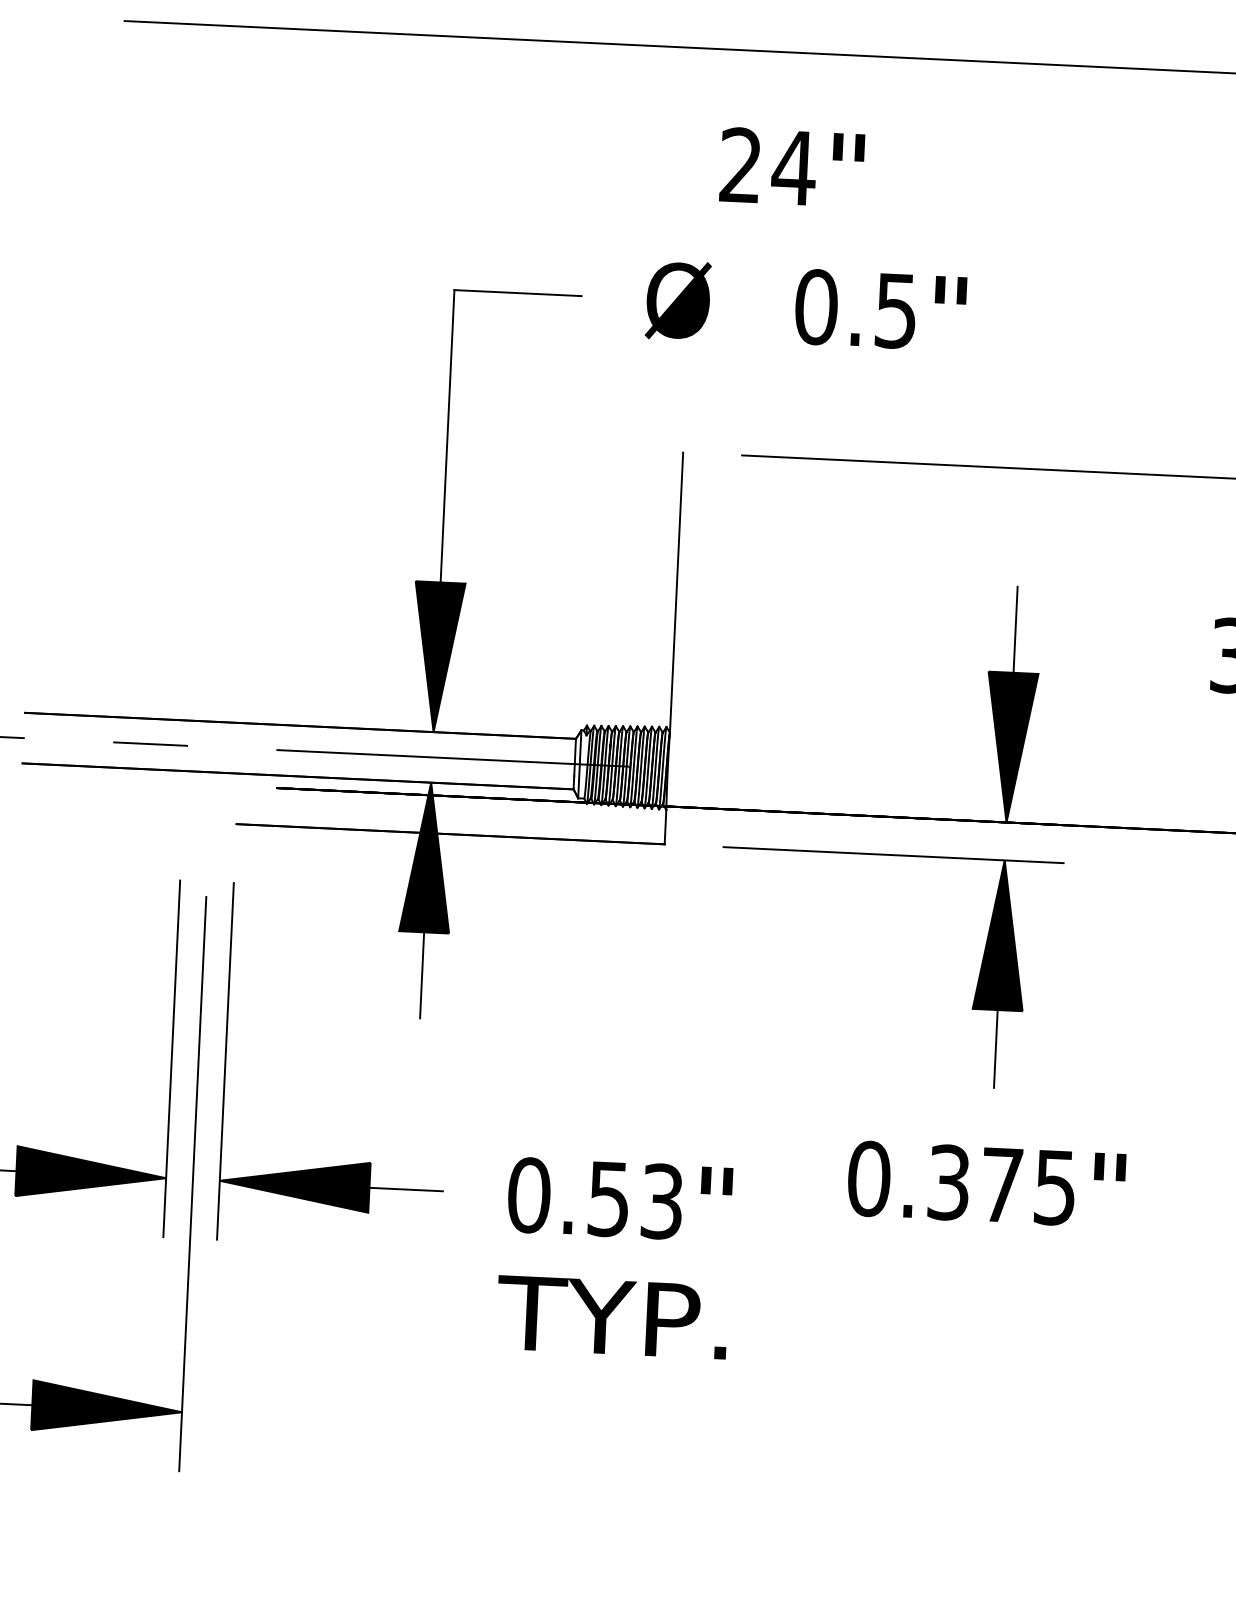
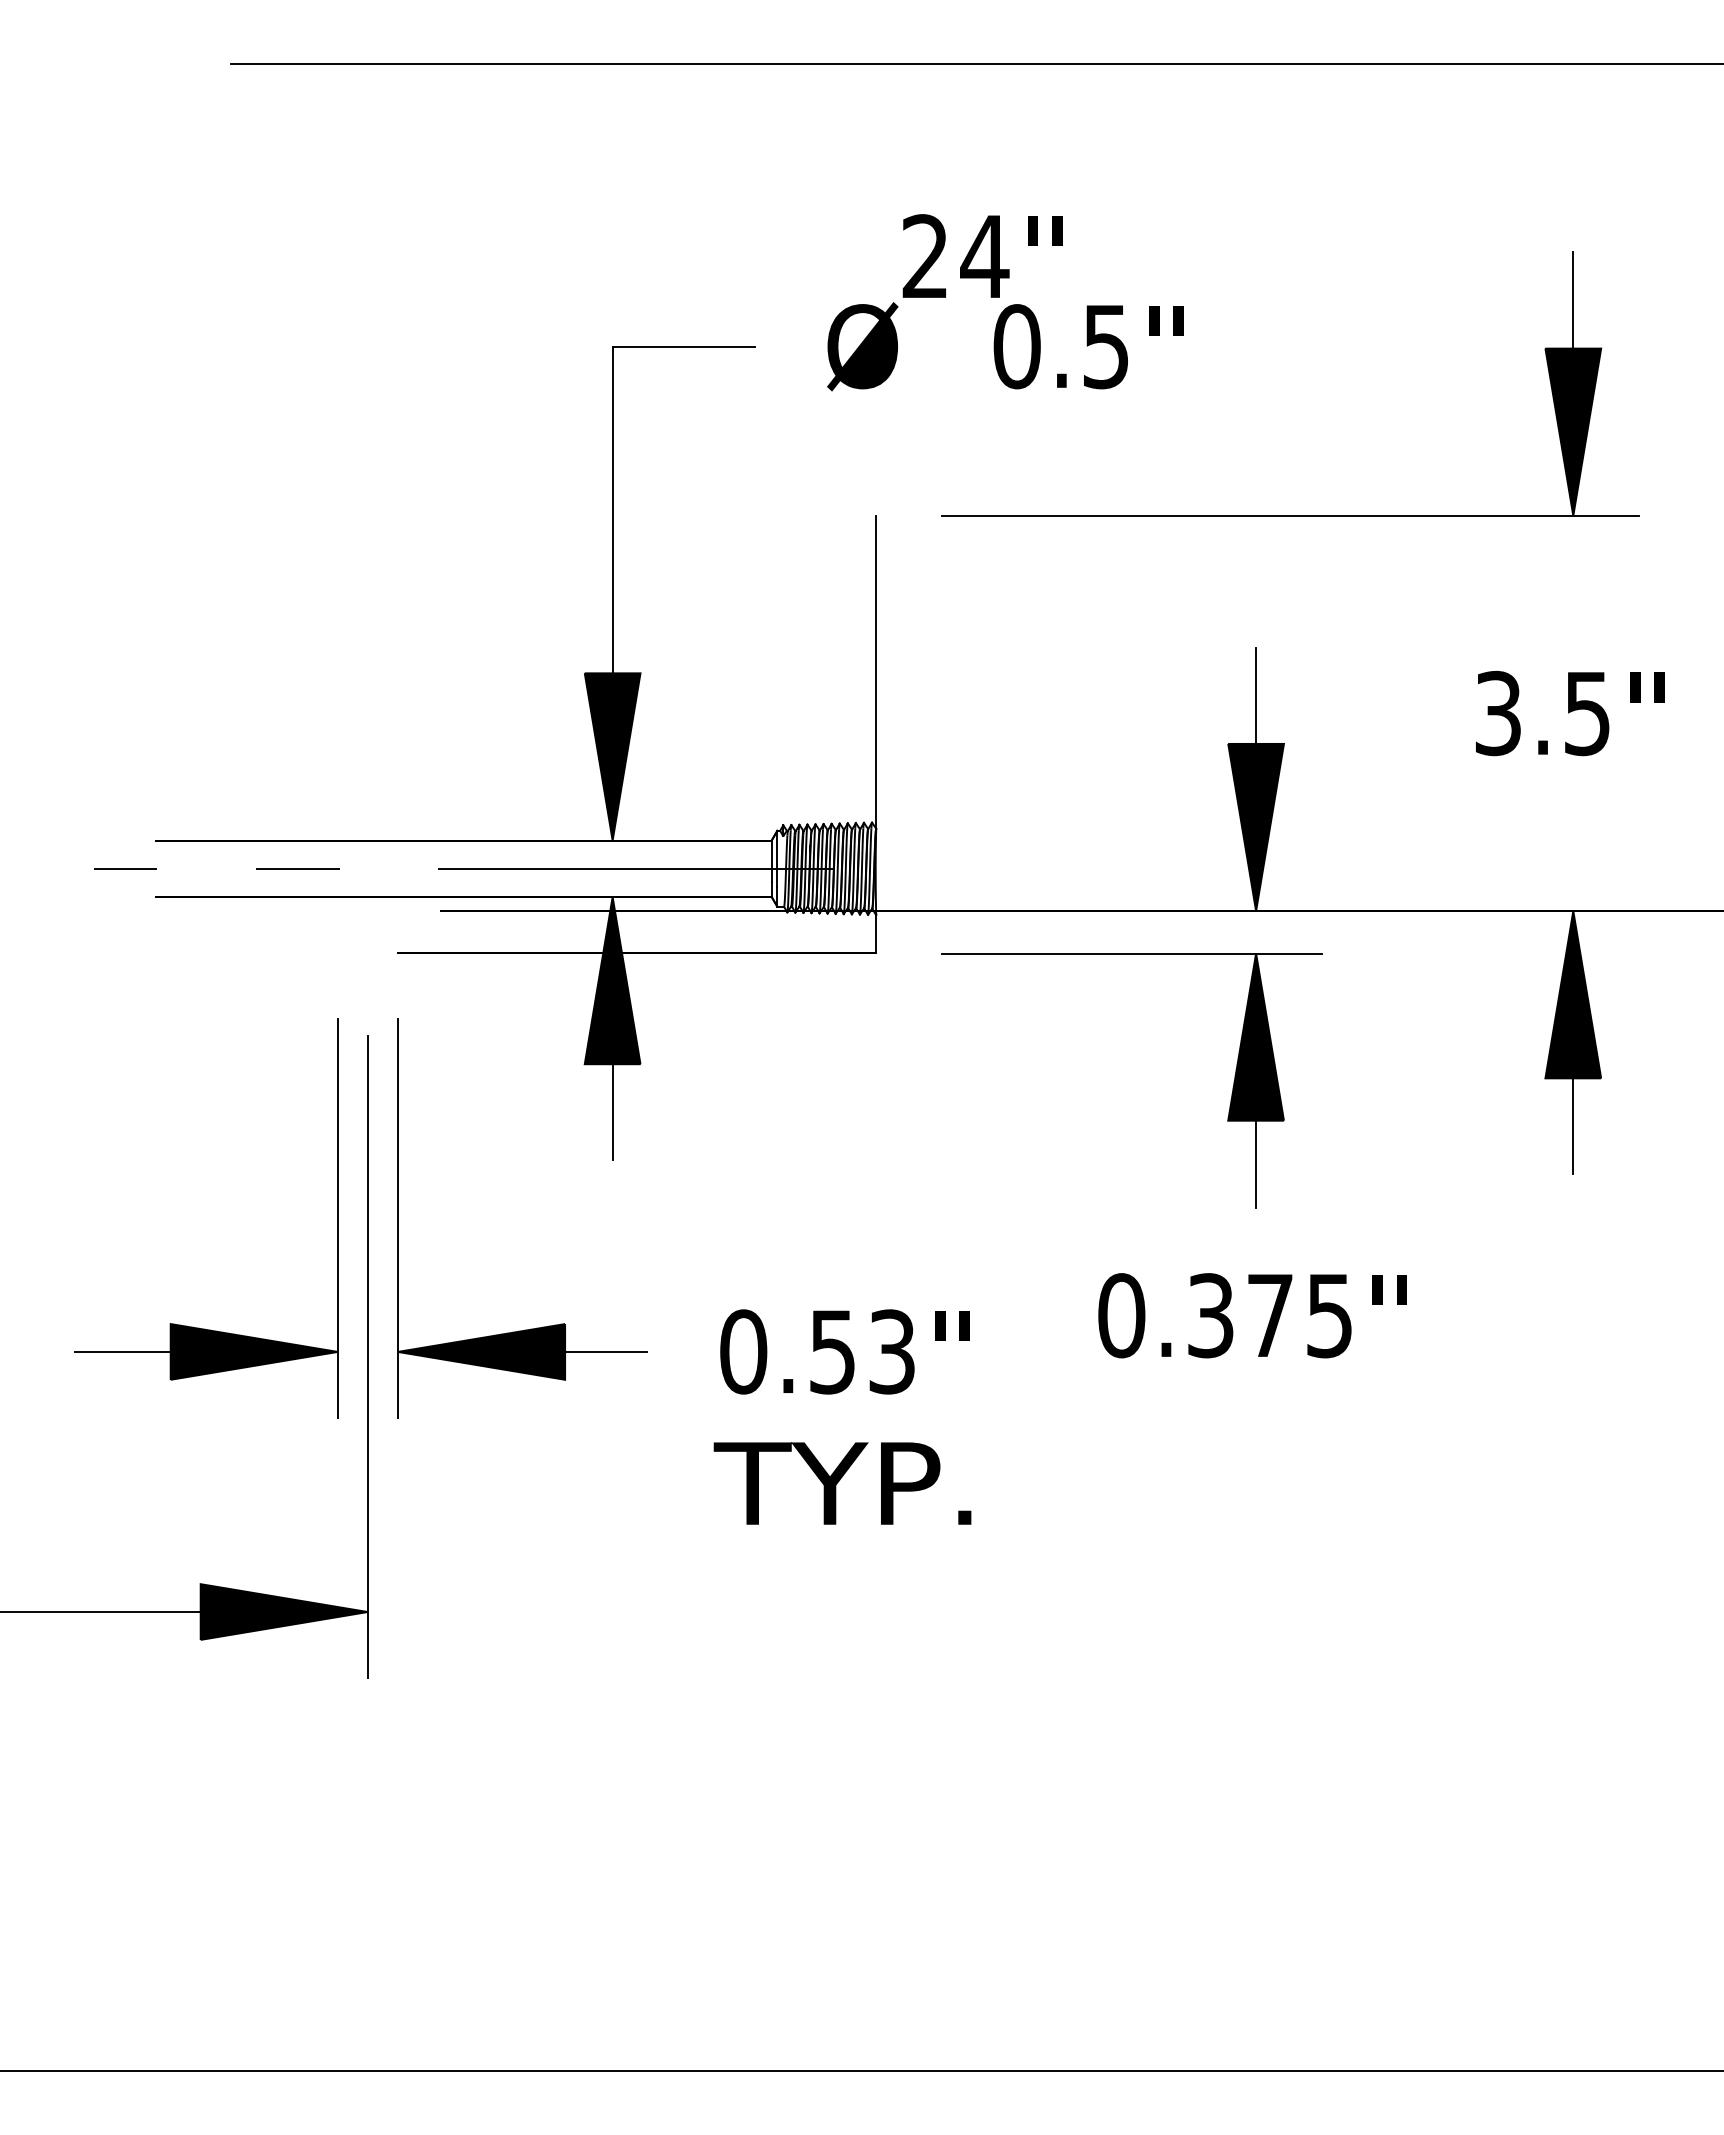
text: (792, 166) -> (982, 255), moved

